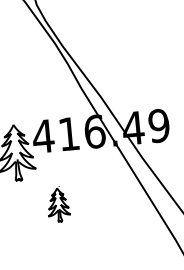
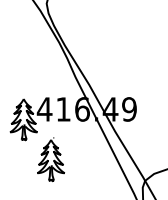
part: (58, 203) -> (51, 159), size x1.67

